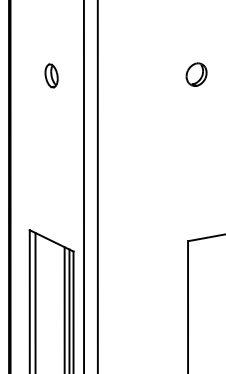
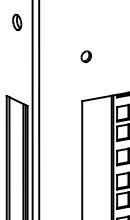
part: (50, 74) -> (16, 21), size x1.4
part: (194, 74) -> (85, 56), moved

